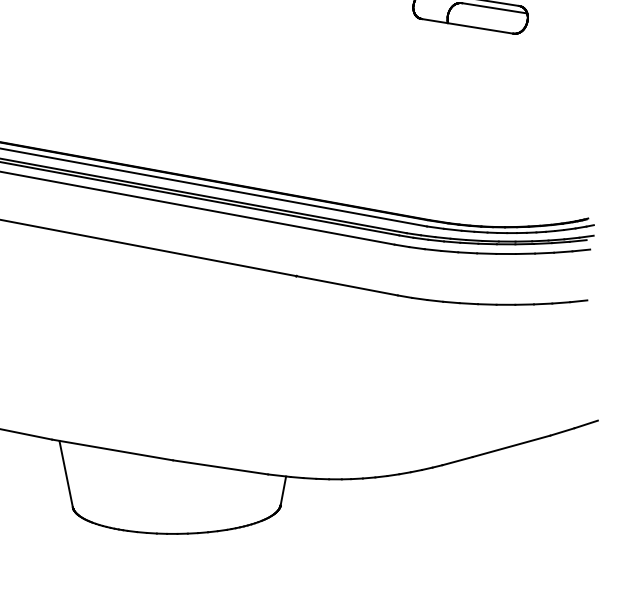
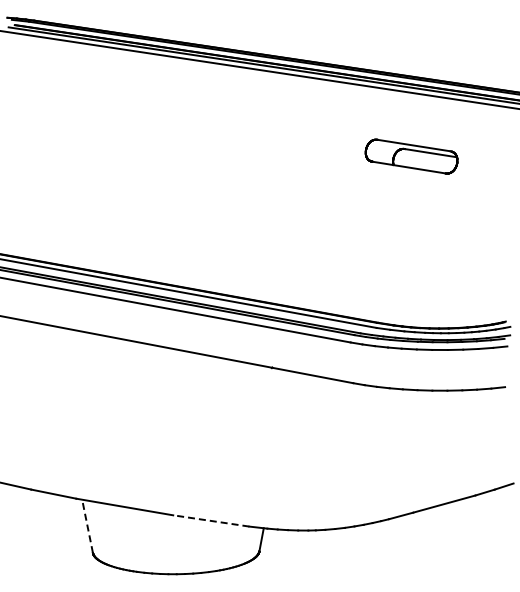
line: (219, 466) -> (210, 520), solid -> dashed
line: (66, 473) -> (87, 525), solid -> dashed

